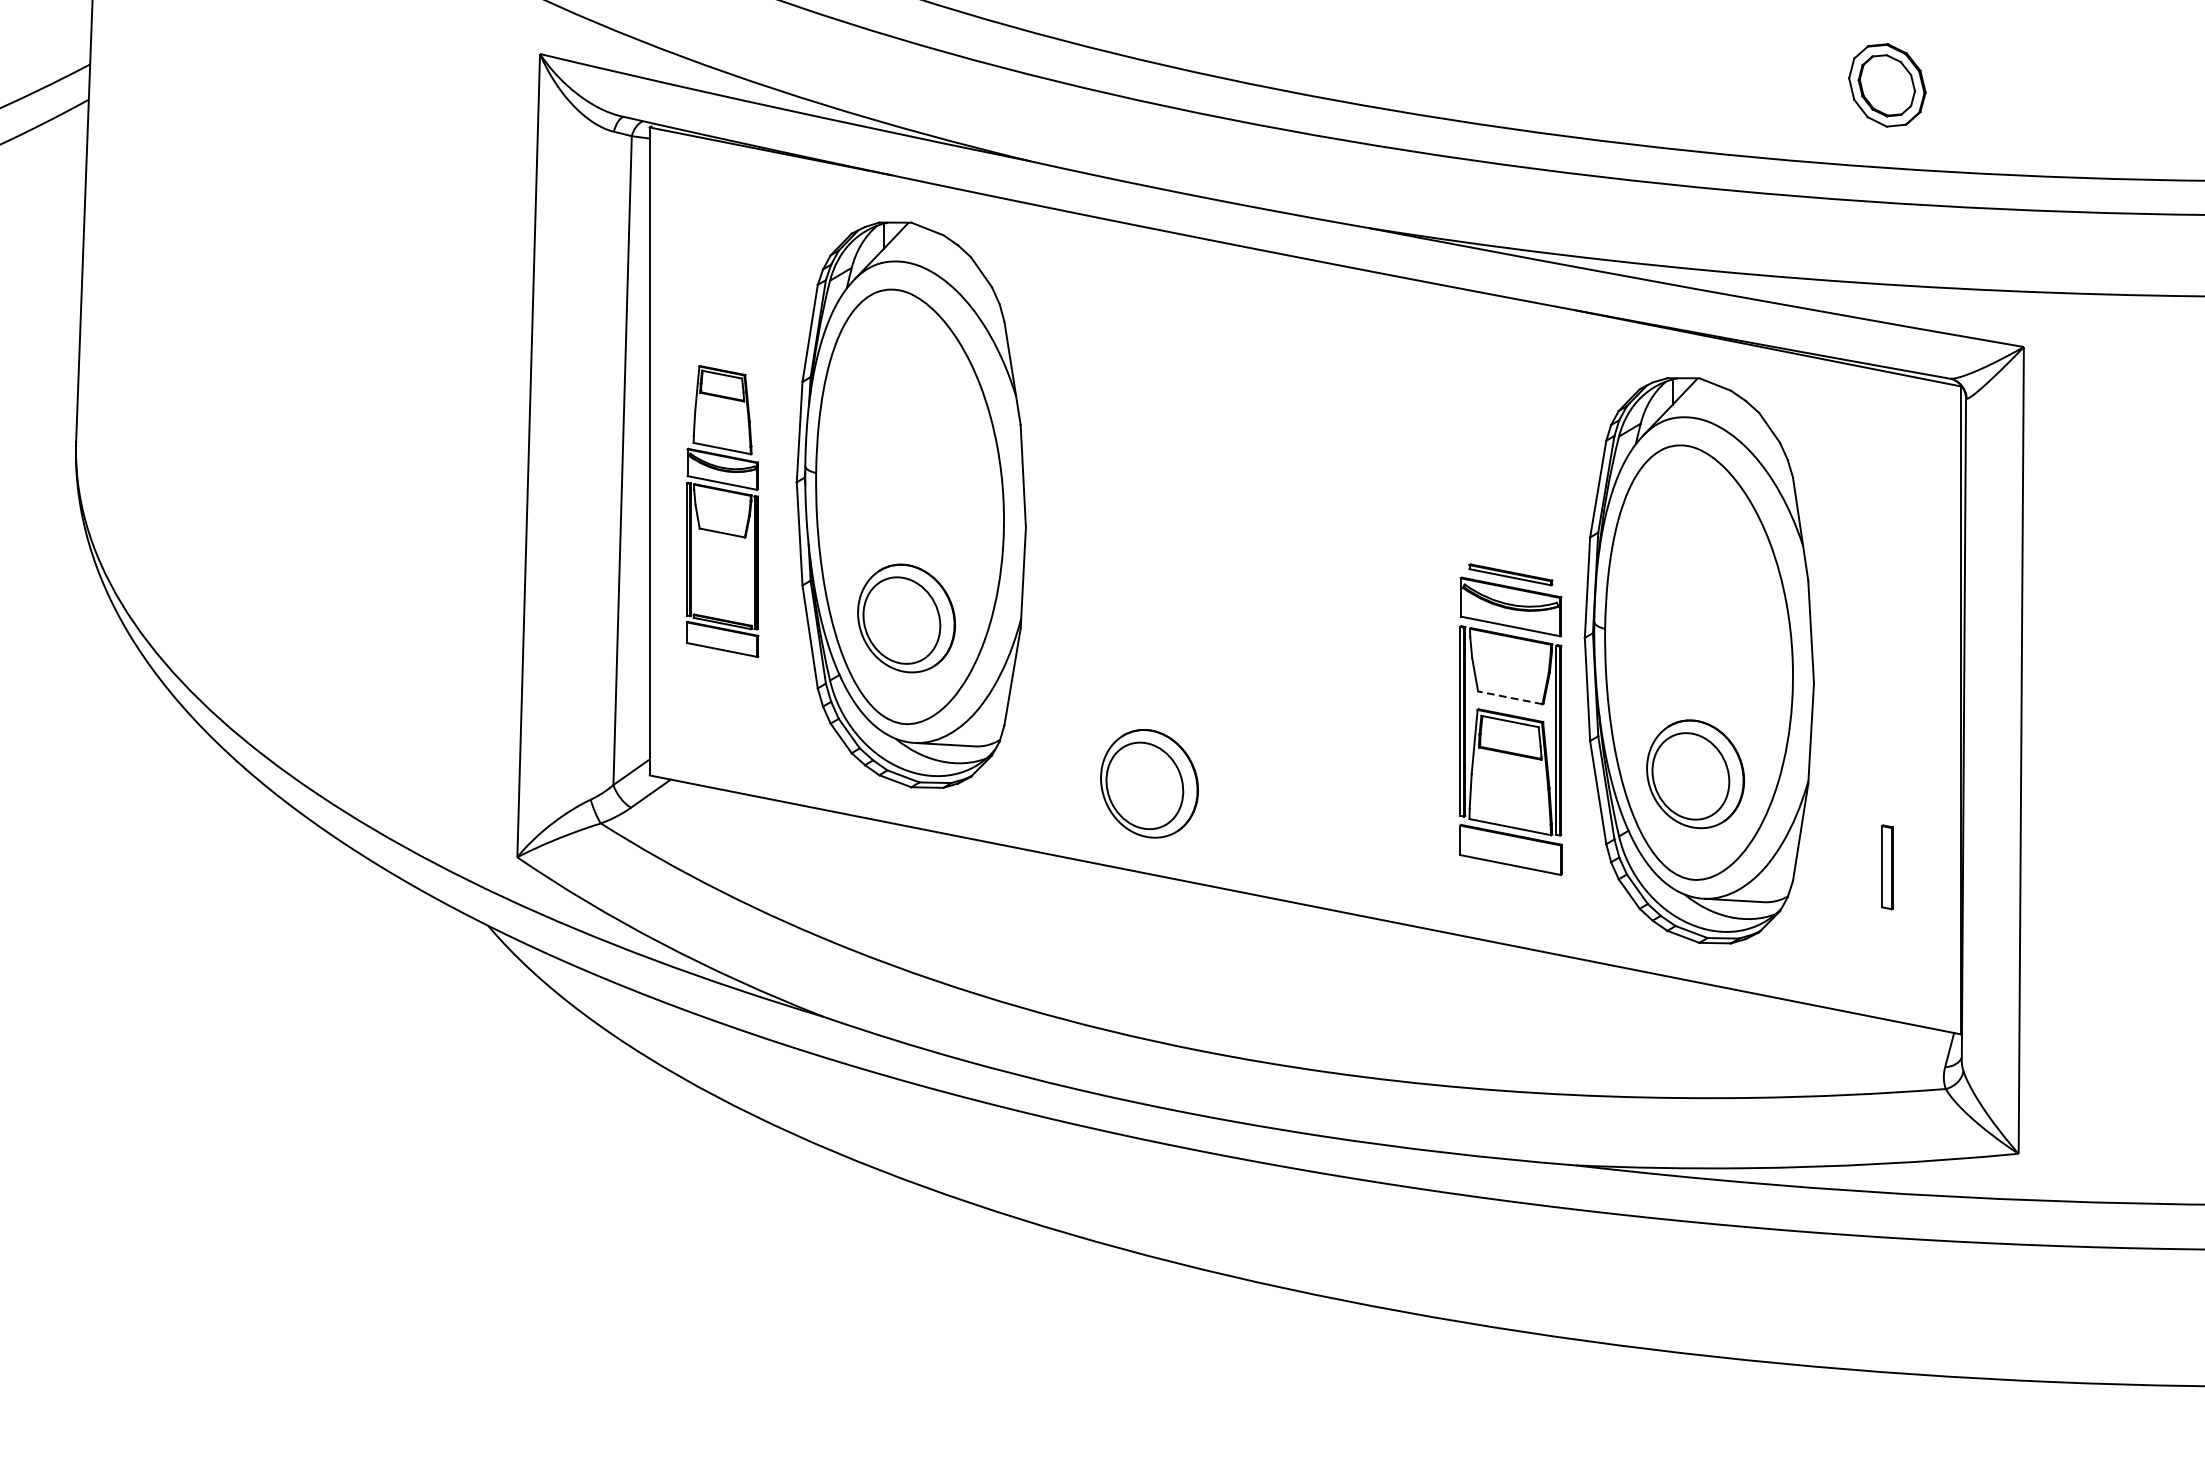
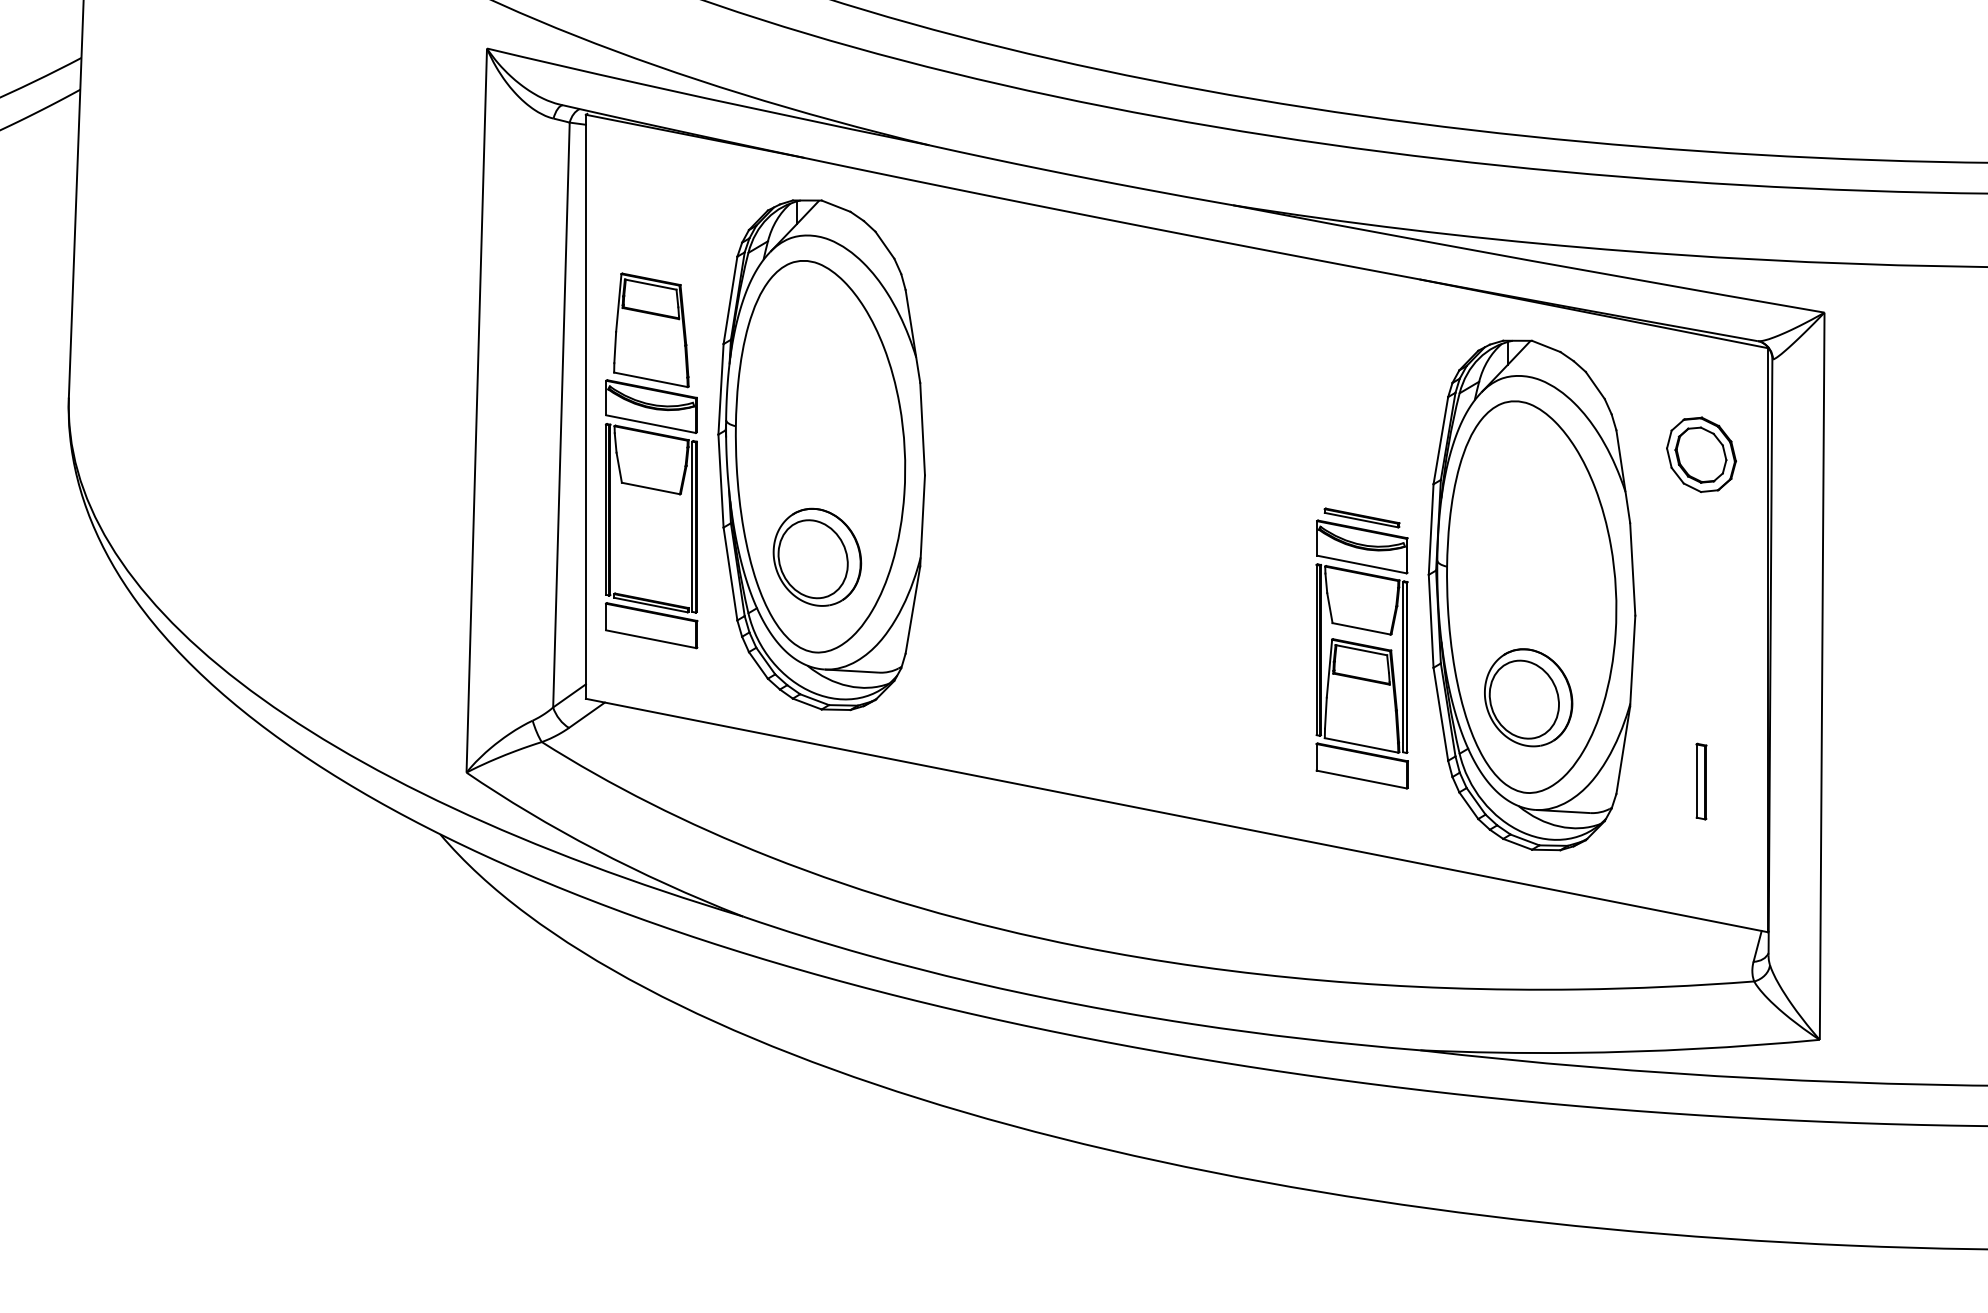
part: (1887, 85) -> (1701, 454), moved
part: (722, 511) -> (651, 460), size x1.43
line: (1510, 697) -> (1361, 628), dashed -> solid
part: (1149, 782) -> (1036, 705), removed

